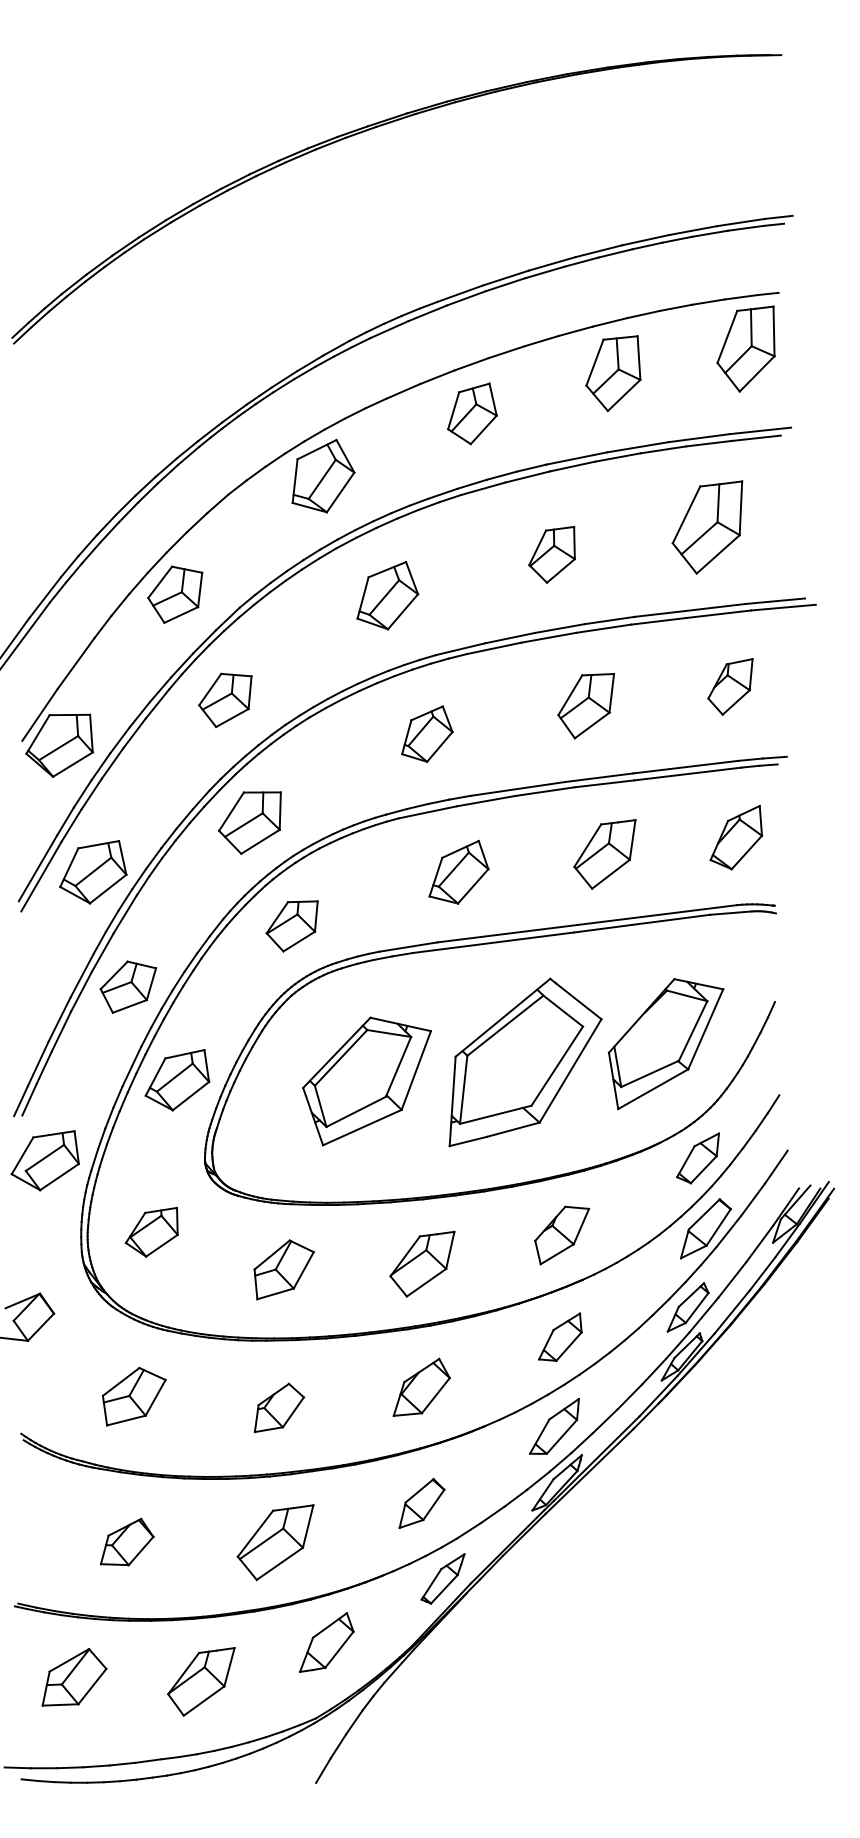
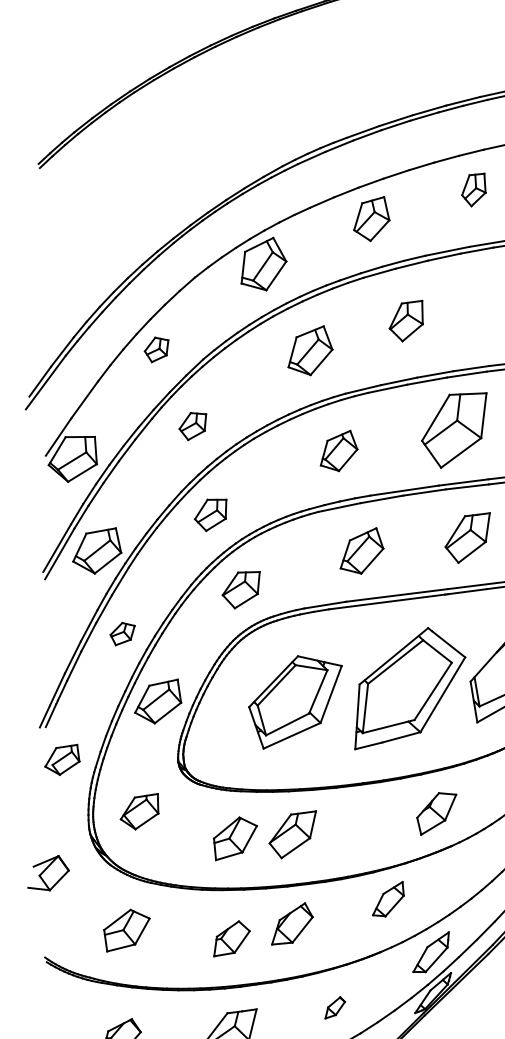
part: (613, 373) -> (473, 189), size x0.6
part: (551, 554) -> (405, 320), moved
part: (175, 594) -> (156, 349), size x0.6
part: (225, 700) -> (192, 426), size x0.7
part: (585, 706) -> (453, 430), size x1.6
part: (249, 822) -> (210, 514), size x0.7
part: (128, 986) -> (122, 633), size x0.6
part: (44, 1160) -> (61, 759), size x0.7
part: (422, 1263) -> (292, 834), moved
part: (560, 1336) -> (388, 898), moved
part: (421, 1386) -> (292, 923), moved
part: (421, 1502) -> (334, 1007), size x0.6

